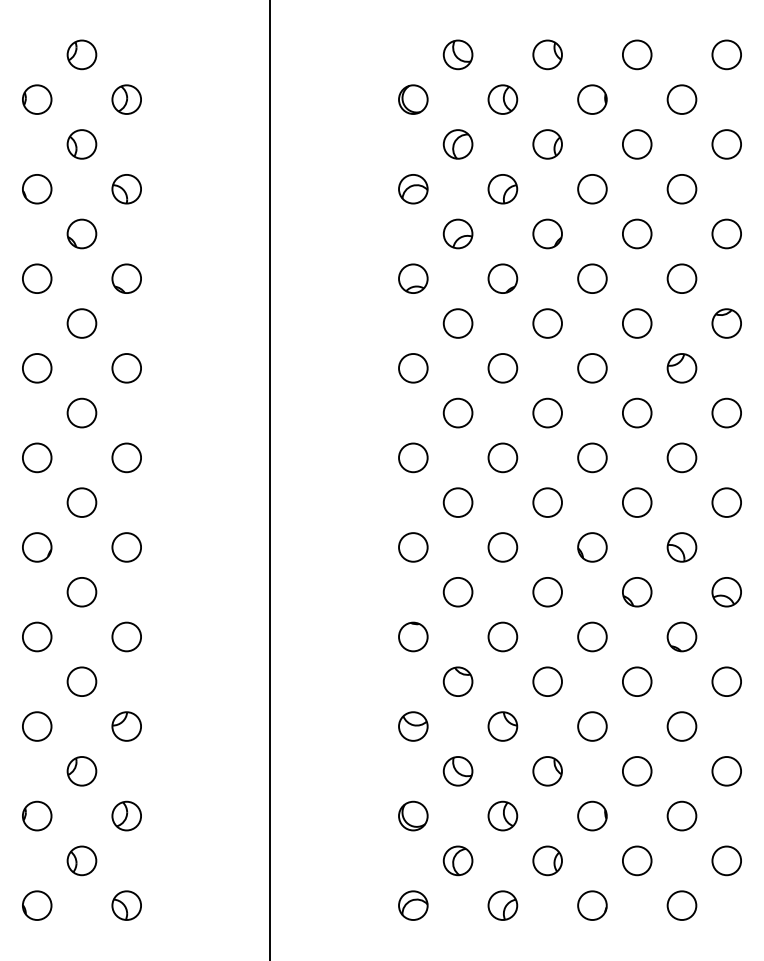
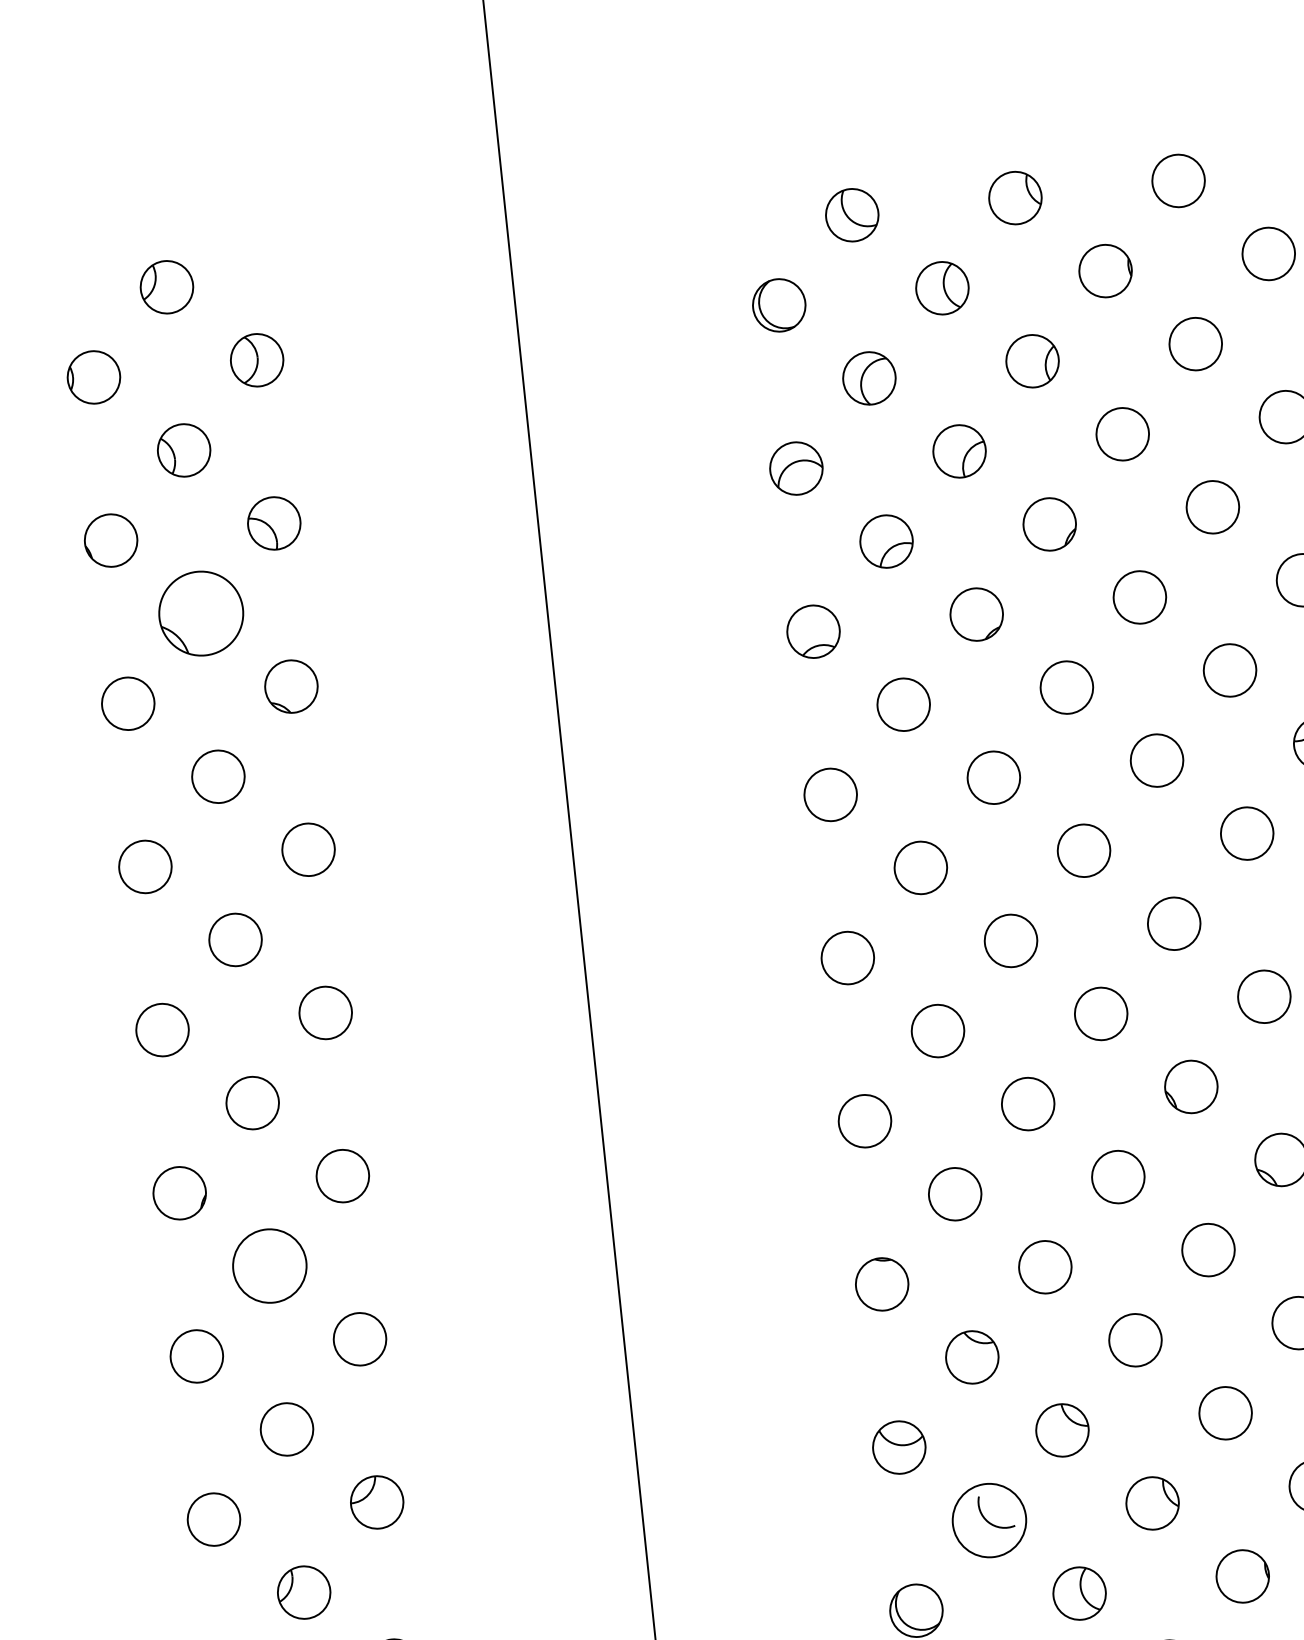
part: (81, 233) -> (200, 612), size x1.6
circle: (81, 592) -> (269, 1266), size x1.4
circle: (457, 771) -> (988, 1521), size x1.4

